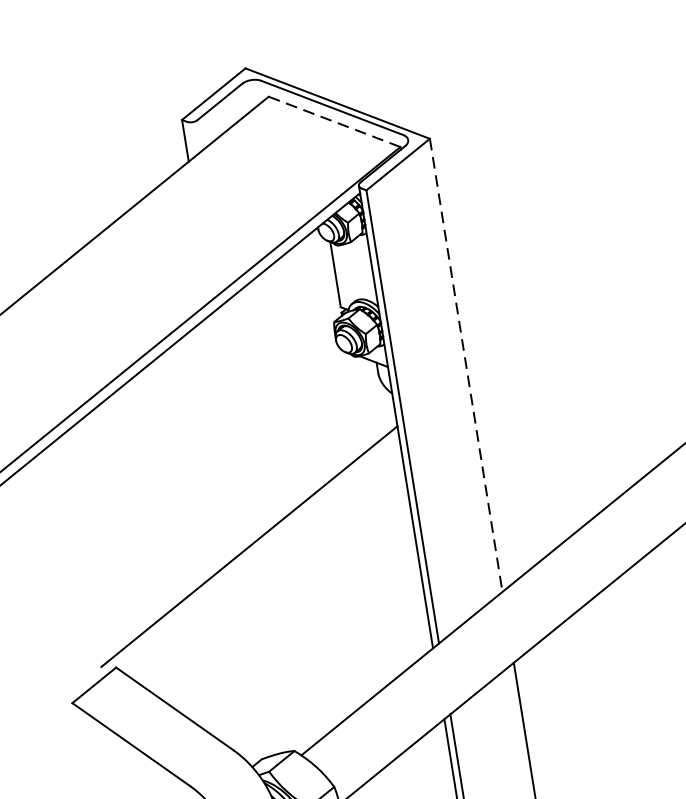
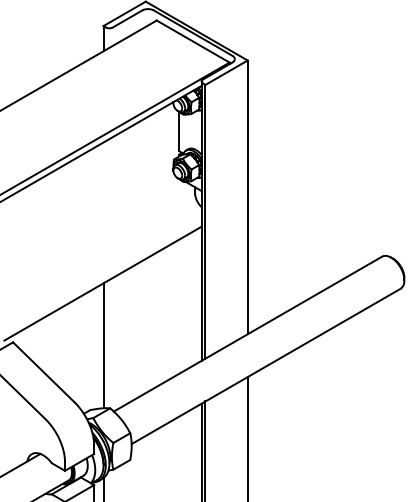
line: (333, 121) -> (192, 41), dashed -> solid
line: (465, 365) -> (247, 197), dashed -> solid
line: (266, 648) -> (103, 345), added

